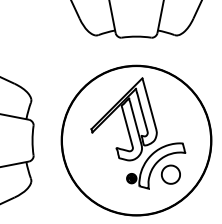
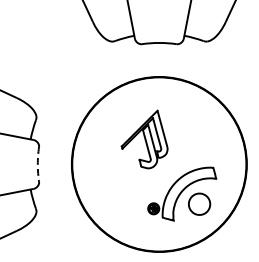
part: (123, 119) -> (144, 139), size x0.6
arc: (32, 140) -> (37, 164), solid -> dashed

